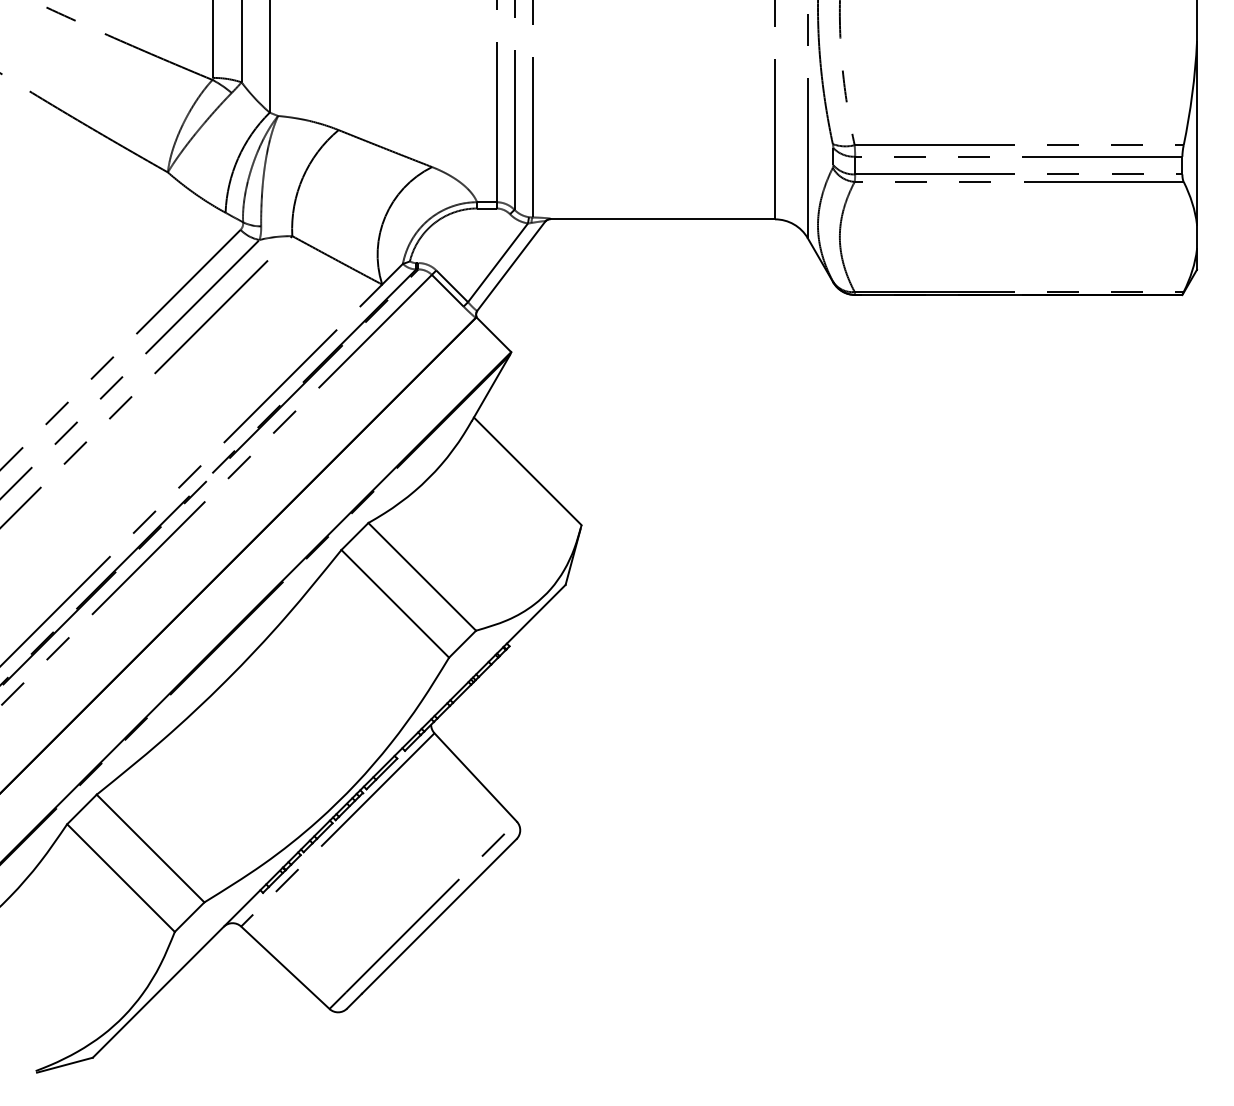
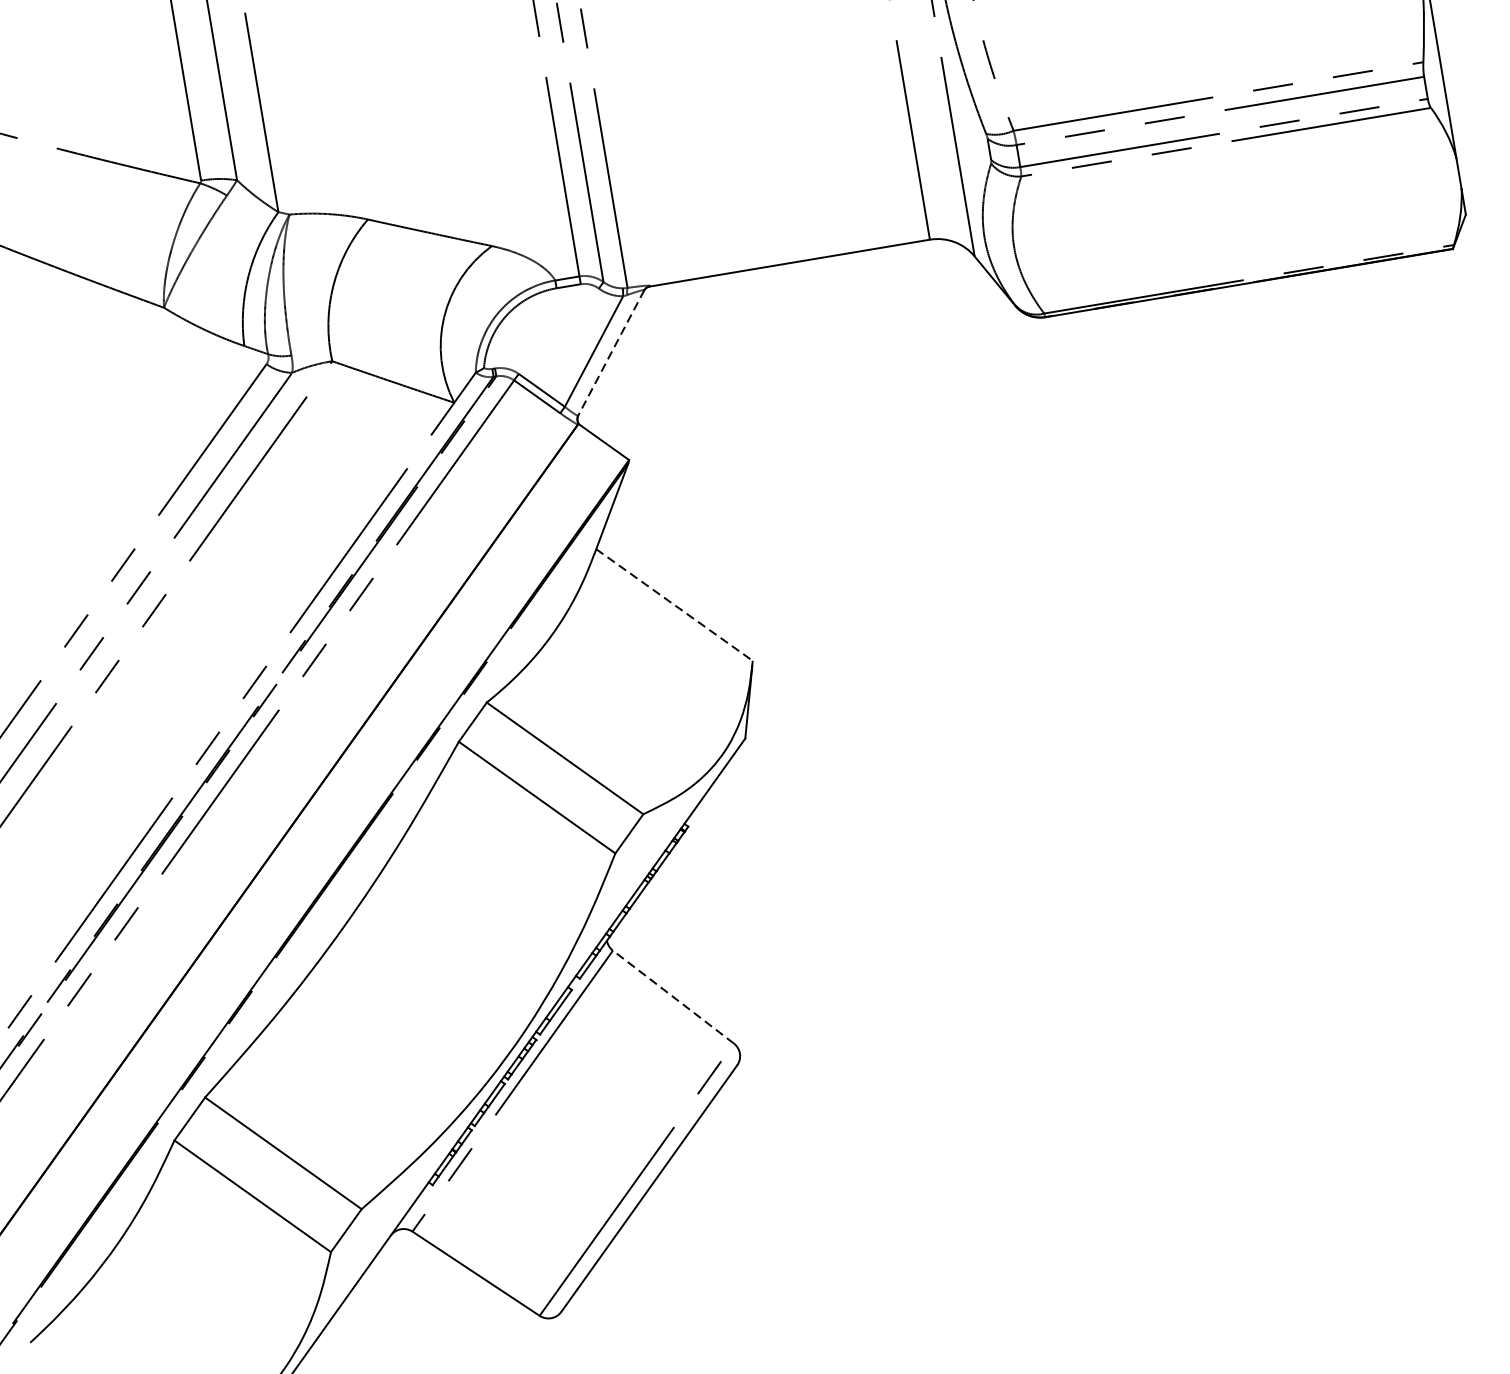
line: (511, 266) -> (611, 353), solid -> dashed
line: (528, 471) -> (675, 605), solid -> dashed
line: (475, 777) -> (673, 997), solid -> dashed

